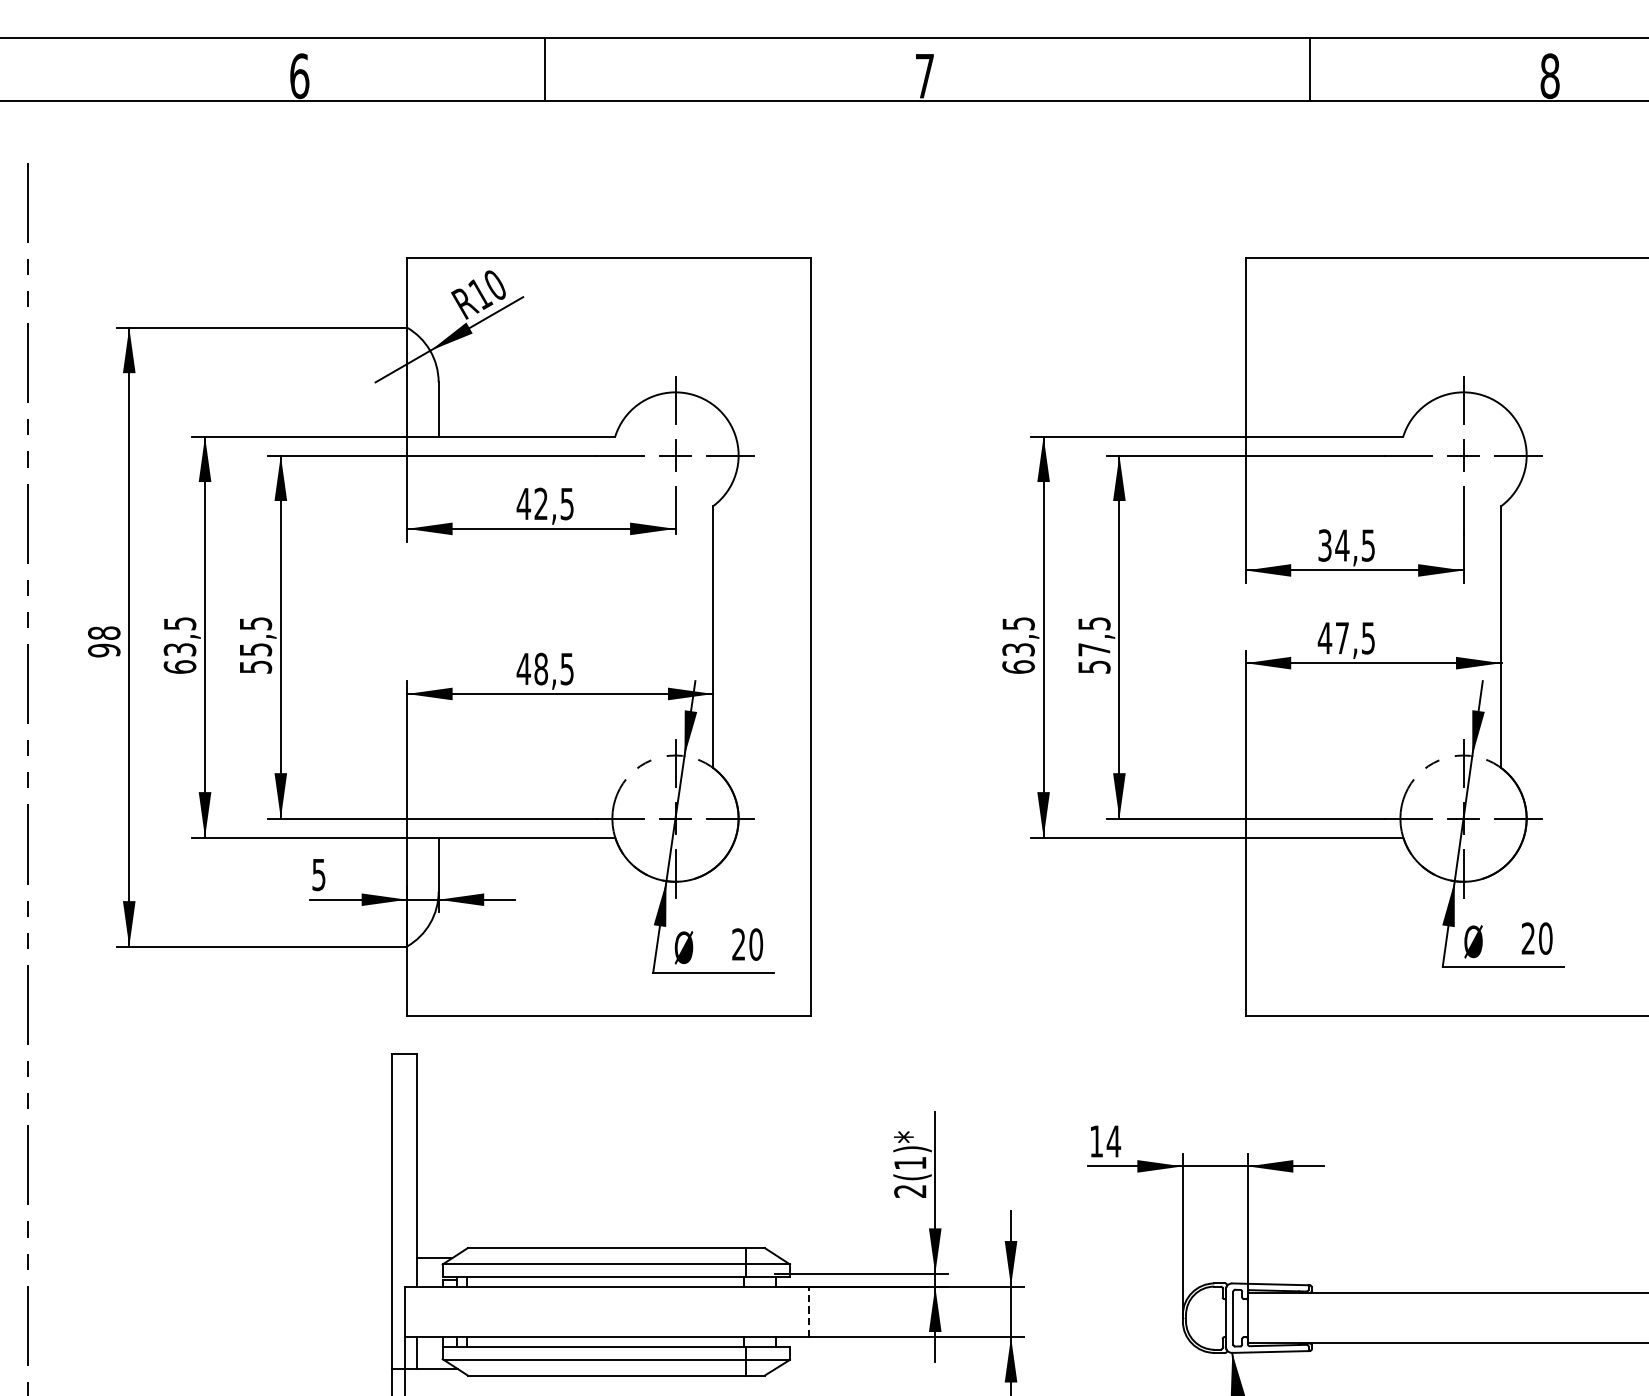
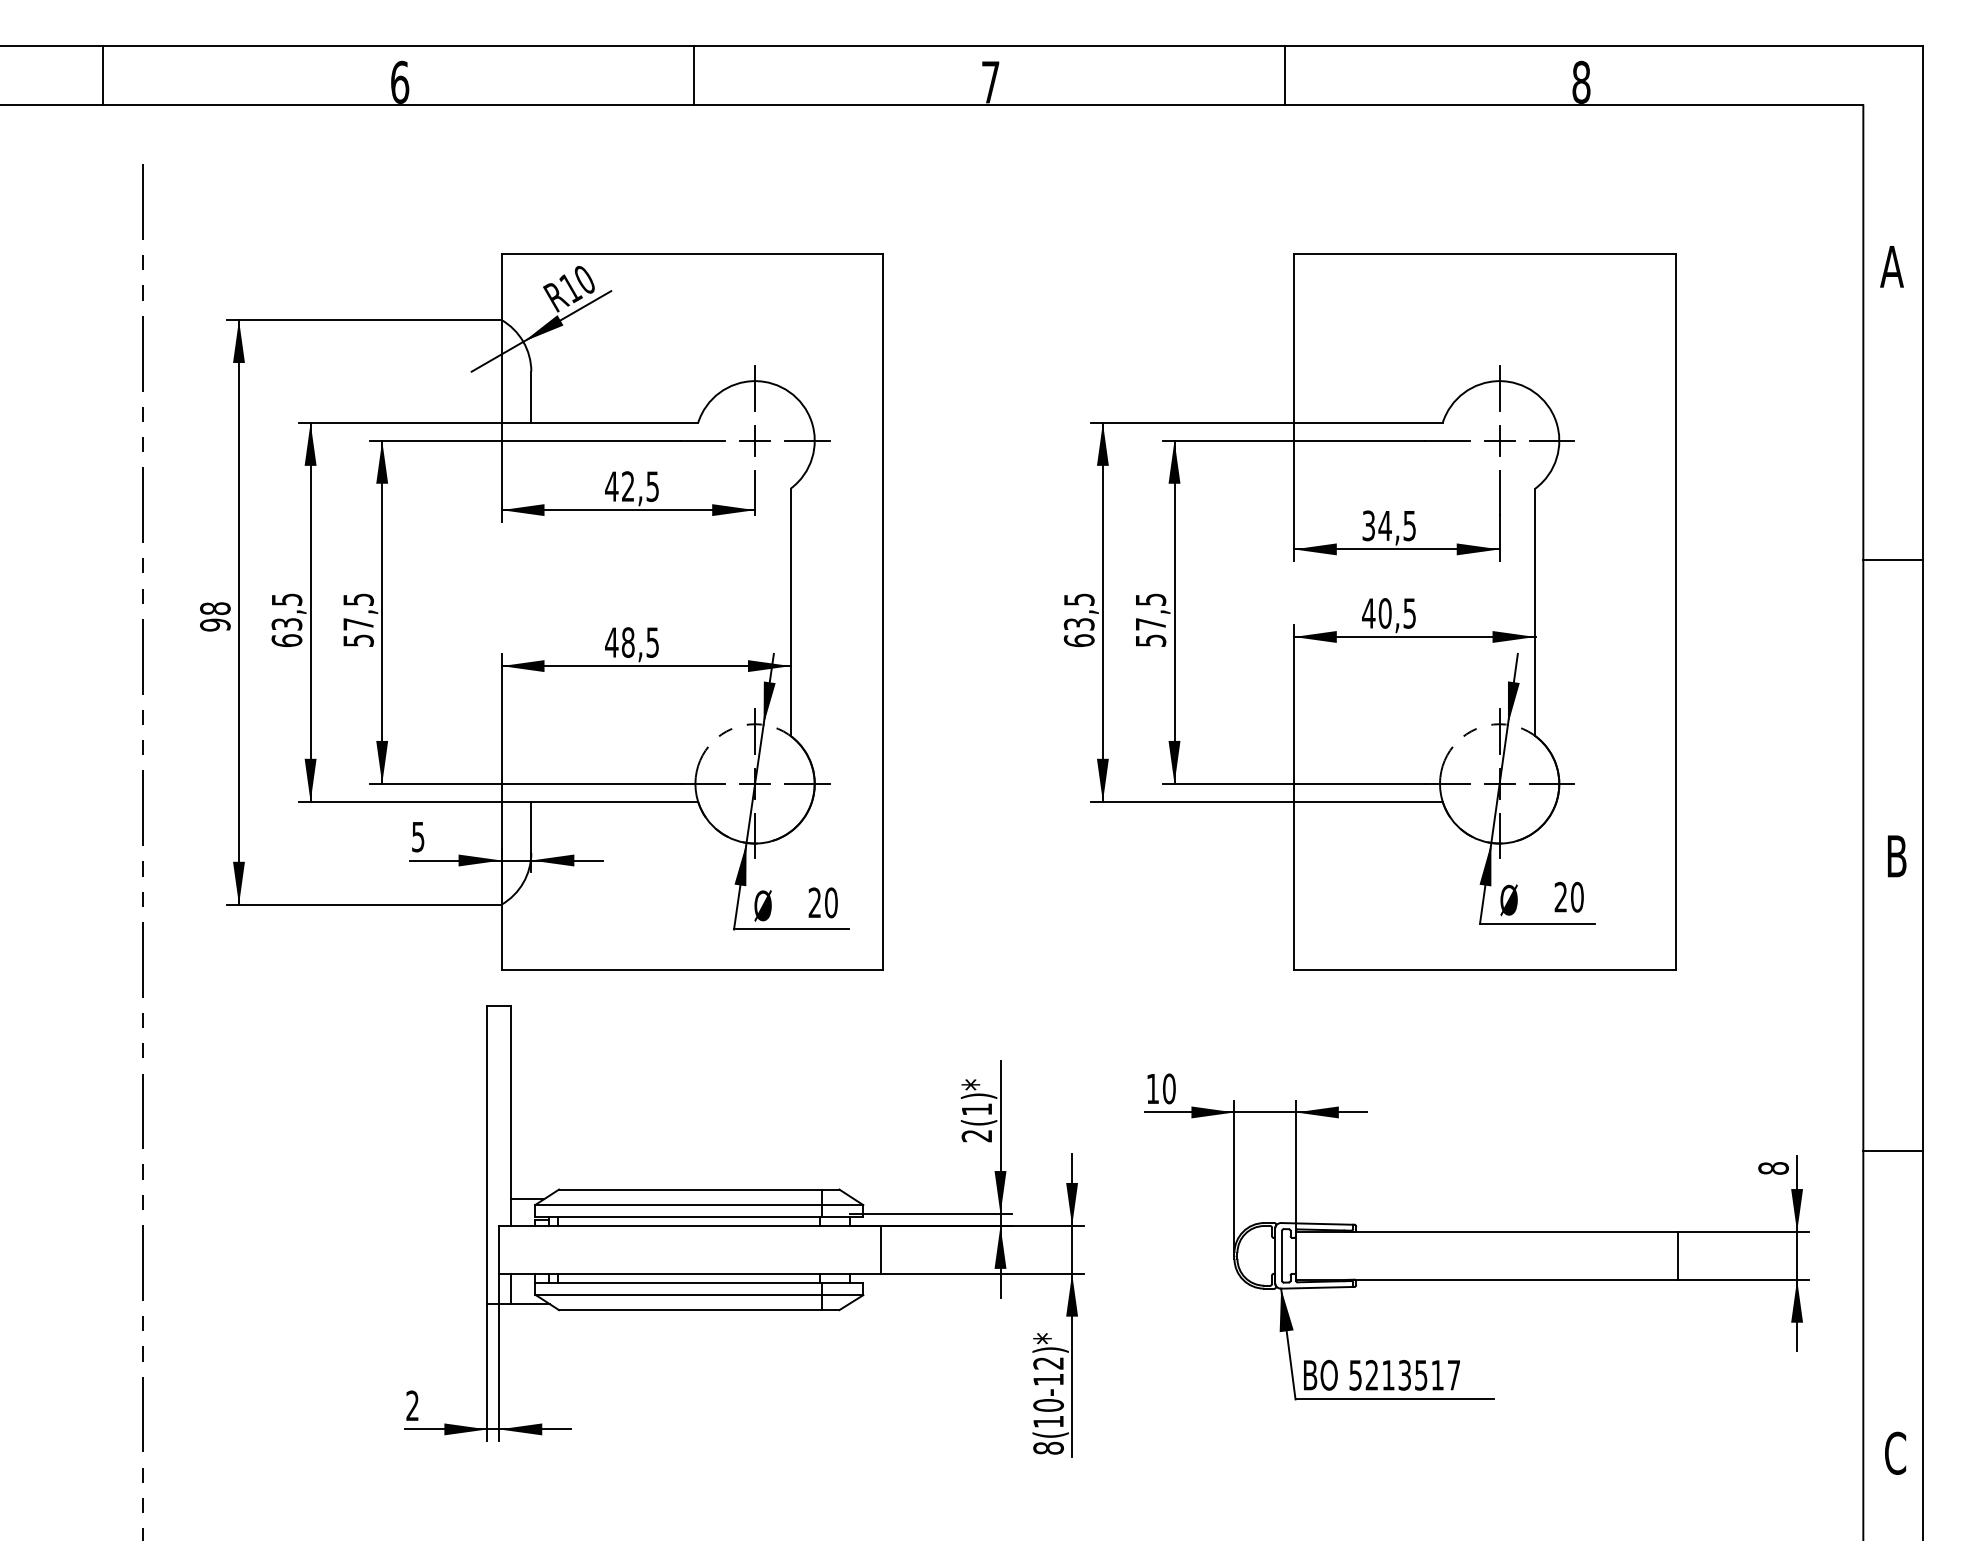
line: (544, 68) -> (693, 75), moved
line: (1309, 68) -> (1284, 75), moved
text: (1341, 638) -> (1384, 613), 47,5 -> 40,5
text: (255, 649) -> (358, 624), 55,5 -> 57,5
text: (1114, 1141) -> (1169, 1088), 14 -> 10
line: (809, 1311) -> (881, 1249), dashed -> solid

